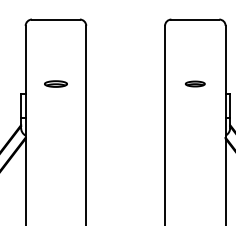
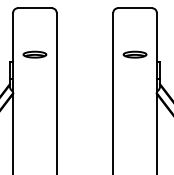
part: (55, 83) -> (34, 54), size x1.43
part: (194, 83) -> (134, 54), size x1.67

